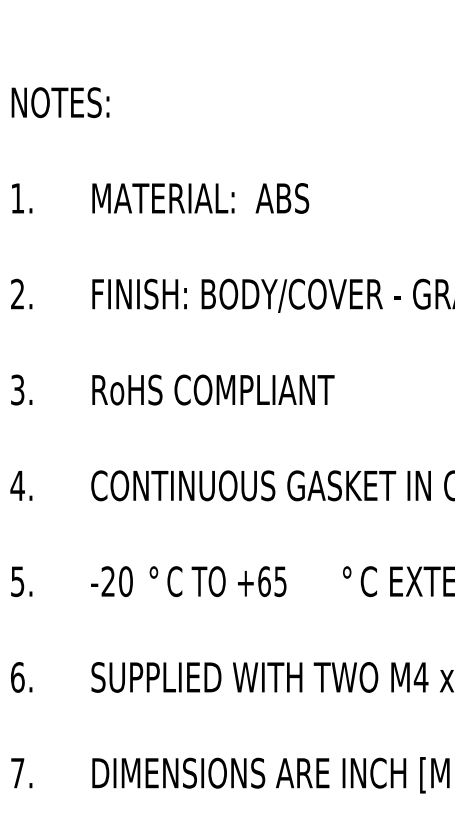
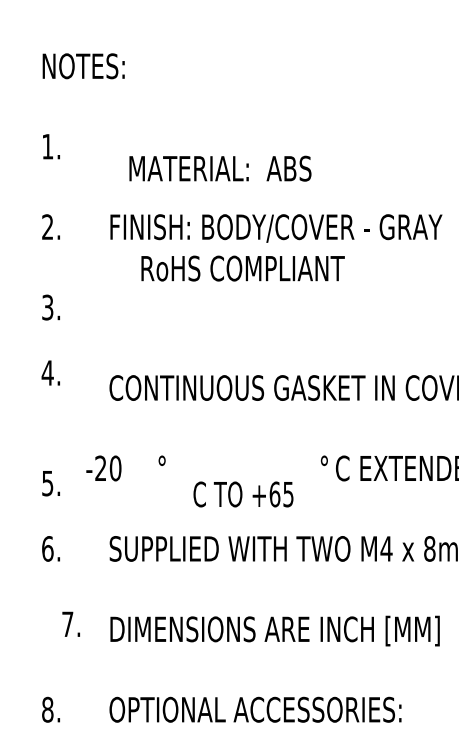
text: (200, 198) -> (220, 168), moved
text: (212, 389) -> (242, 268), moved
text: (20, 485) -> (50, 372), moved
text: (20, 581) -> (50, 483), moved
text: (111, 581) -> (103, 468), moved
text: (226, 581) -> (243, 494), moved
text: (20, 772) -> (70, 623), moved

